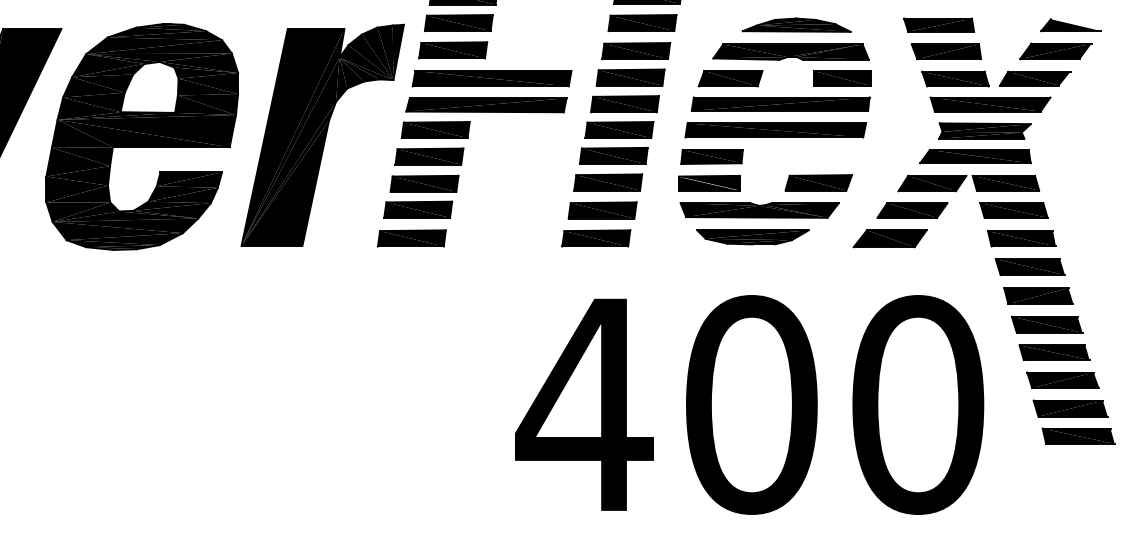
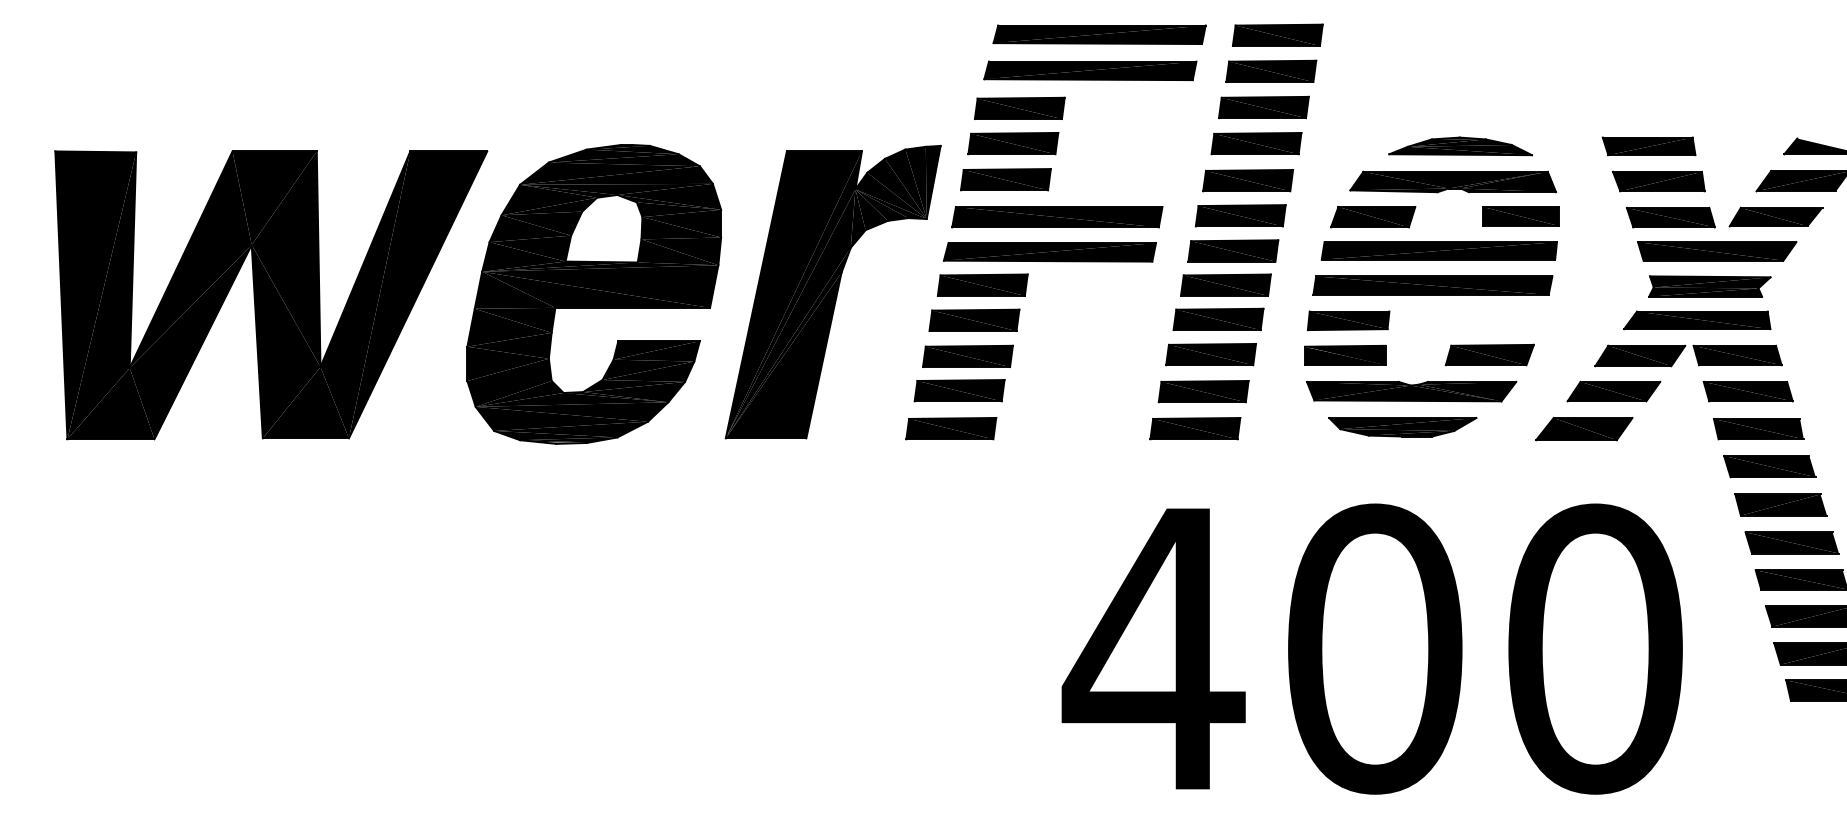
text: (749, 404) -> (1371, 648), moved

